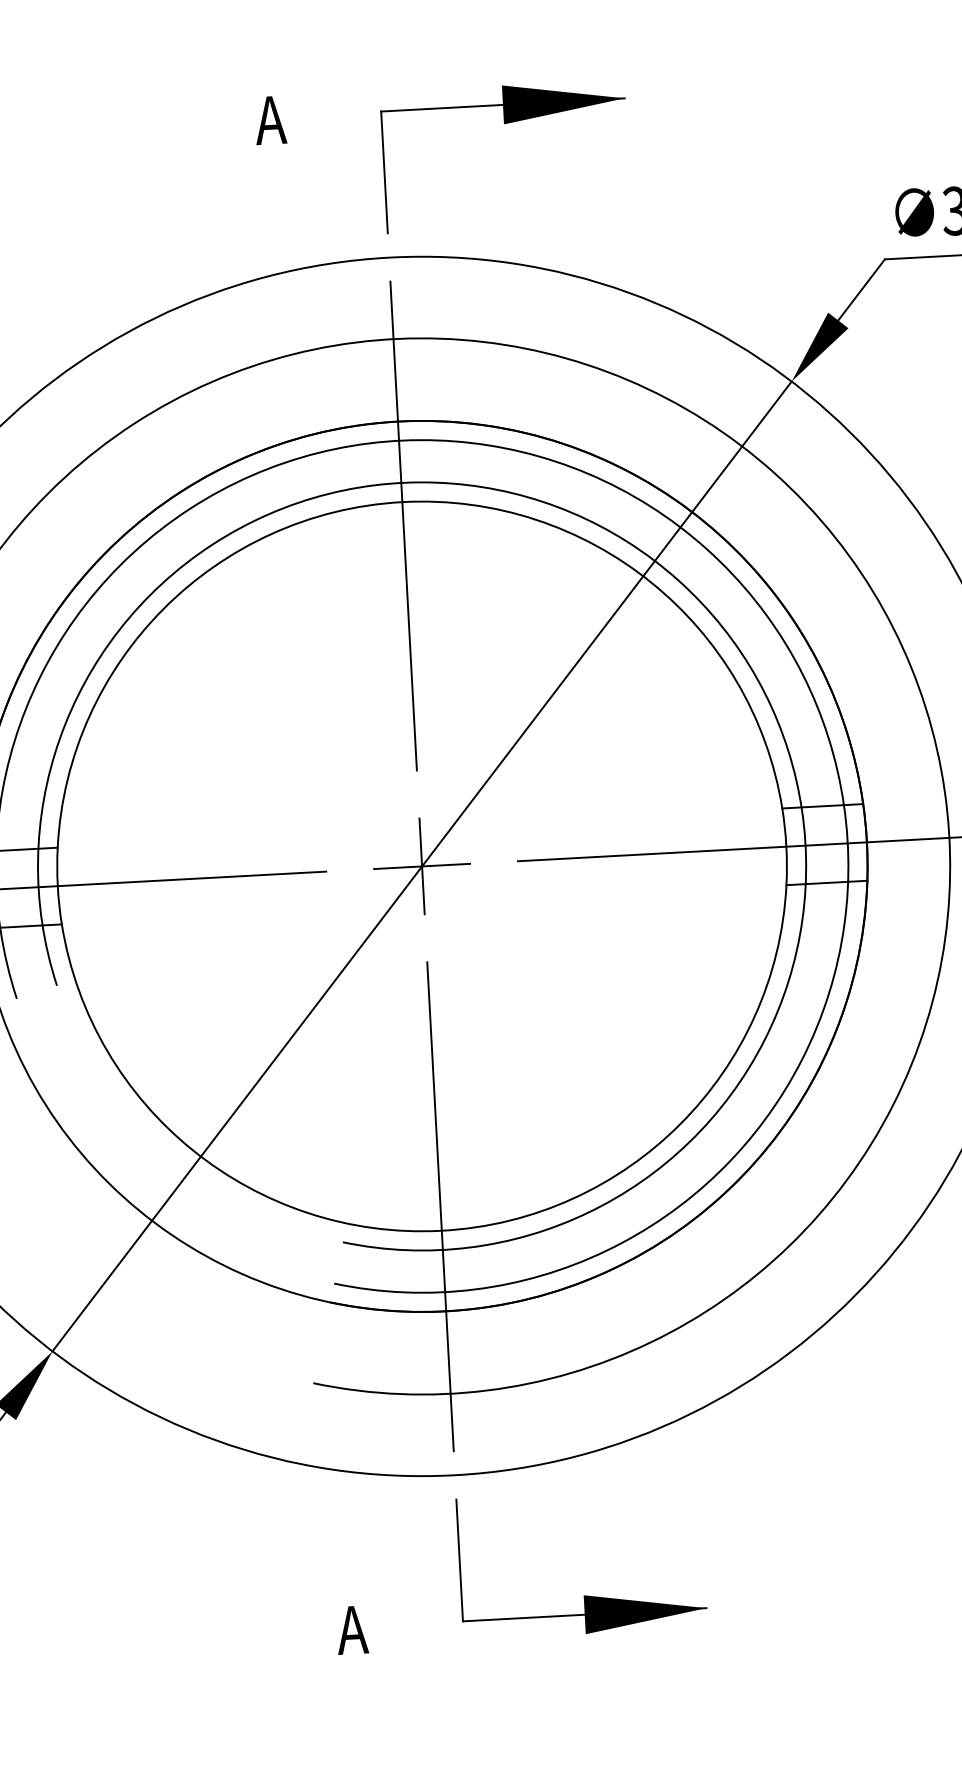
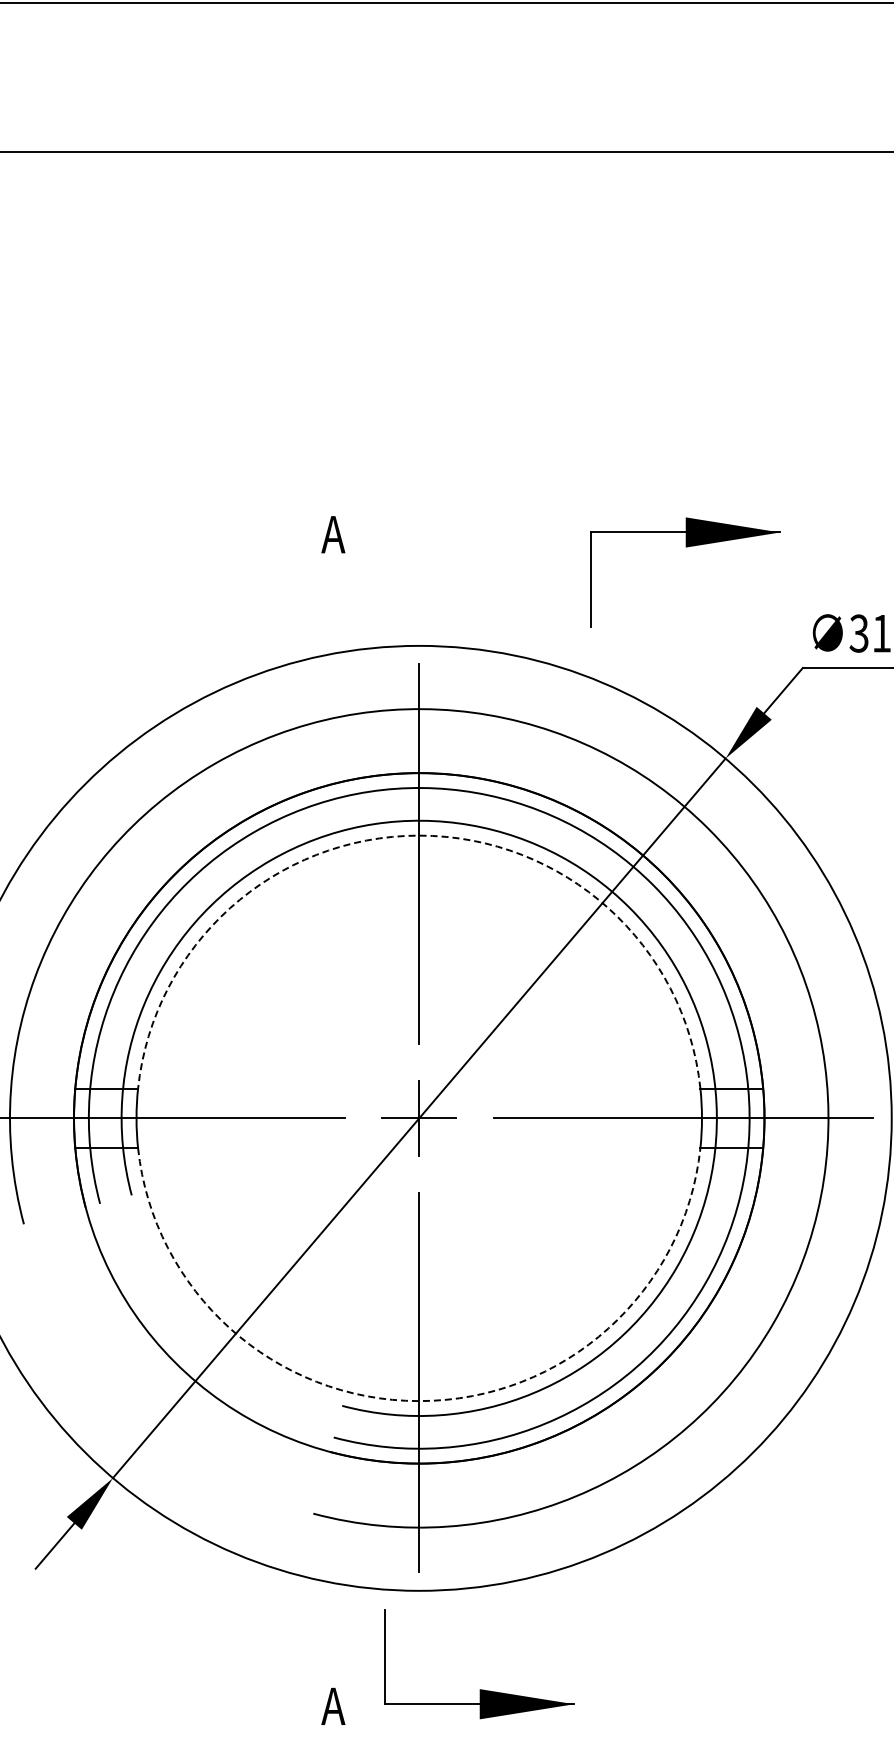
part: (503, 124) -> (685, 547), moved
arc: (402, 501) -> (419, 835), solid -> dashed
arc: (442, 1231) -> (419, 1401), solid -> dashed
part: (583, 1595) -> (479, 1689), moved

